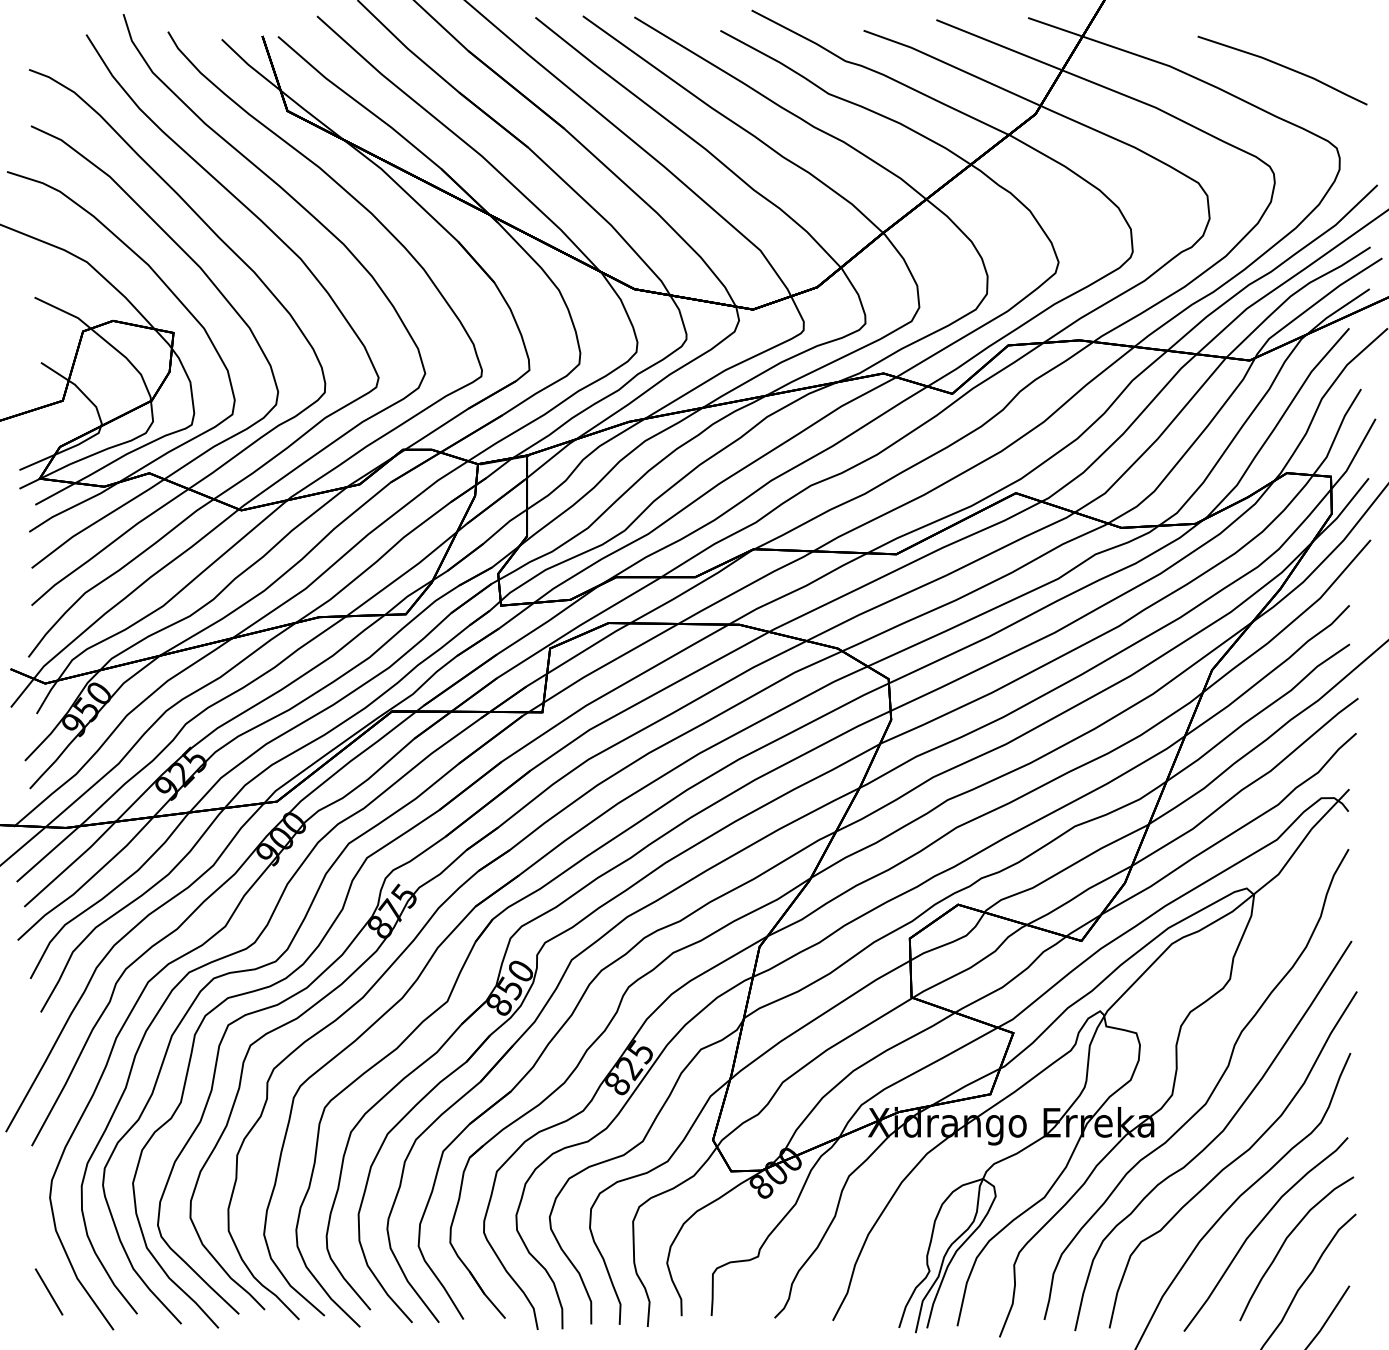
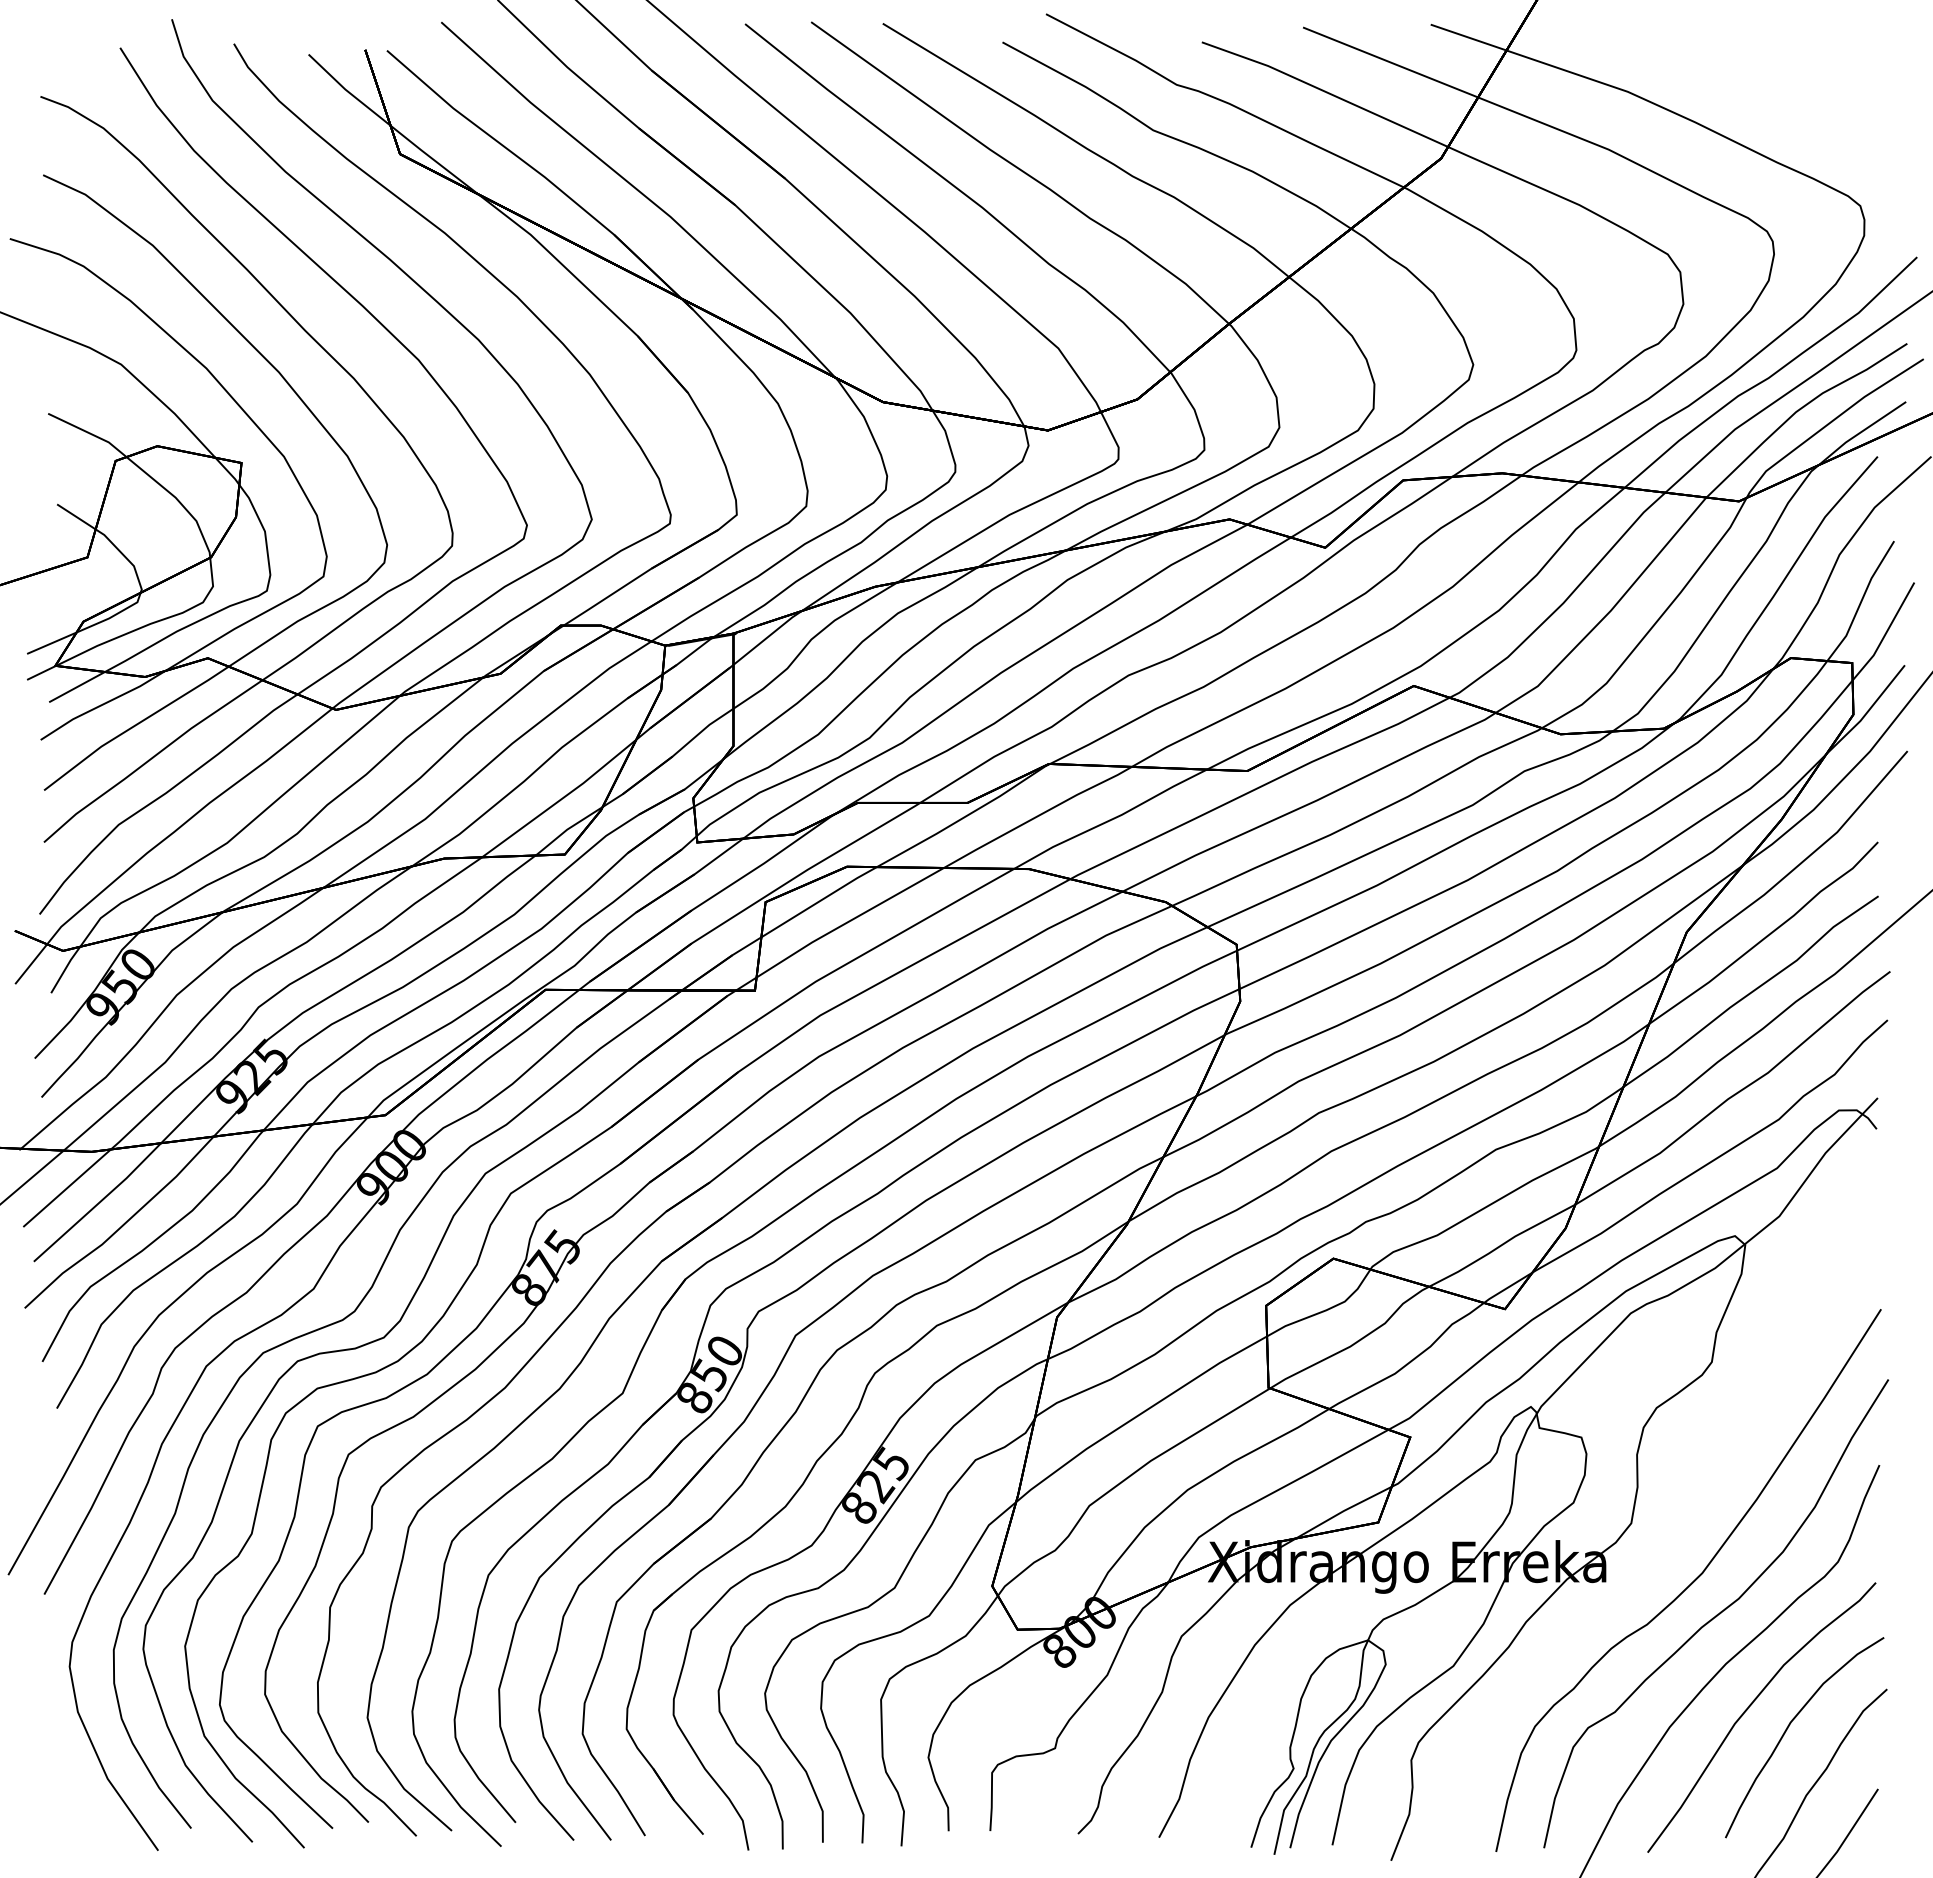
line: (1283, 67) -> (1786, 93), removed
curve: (1210, 1094) -> (1684, 1522), removed
line: (48, 1291) -> (67, 1797), removed

